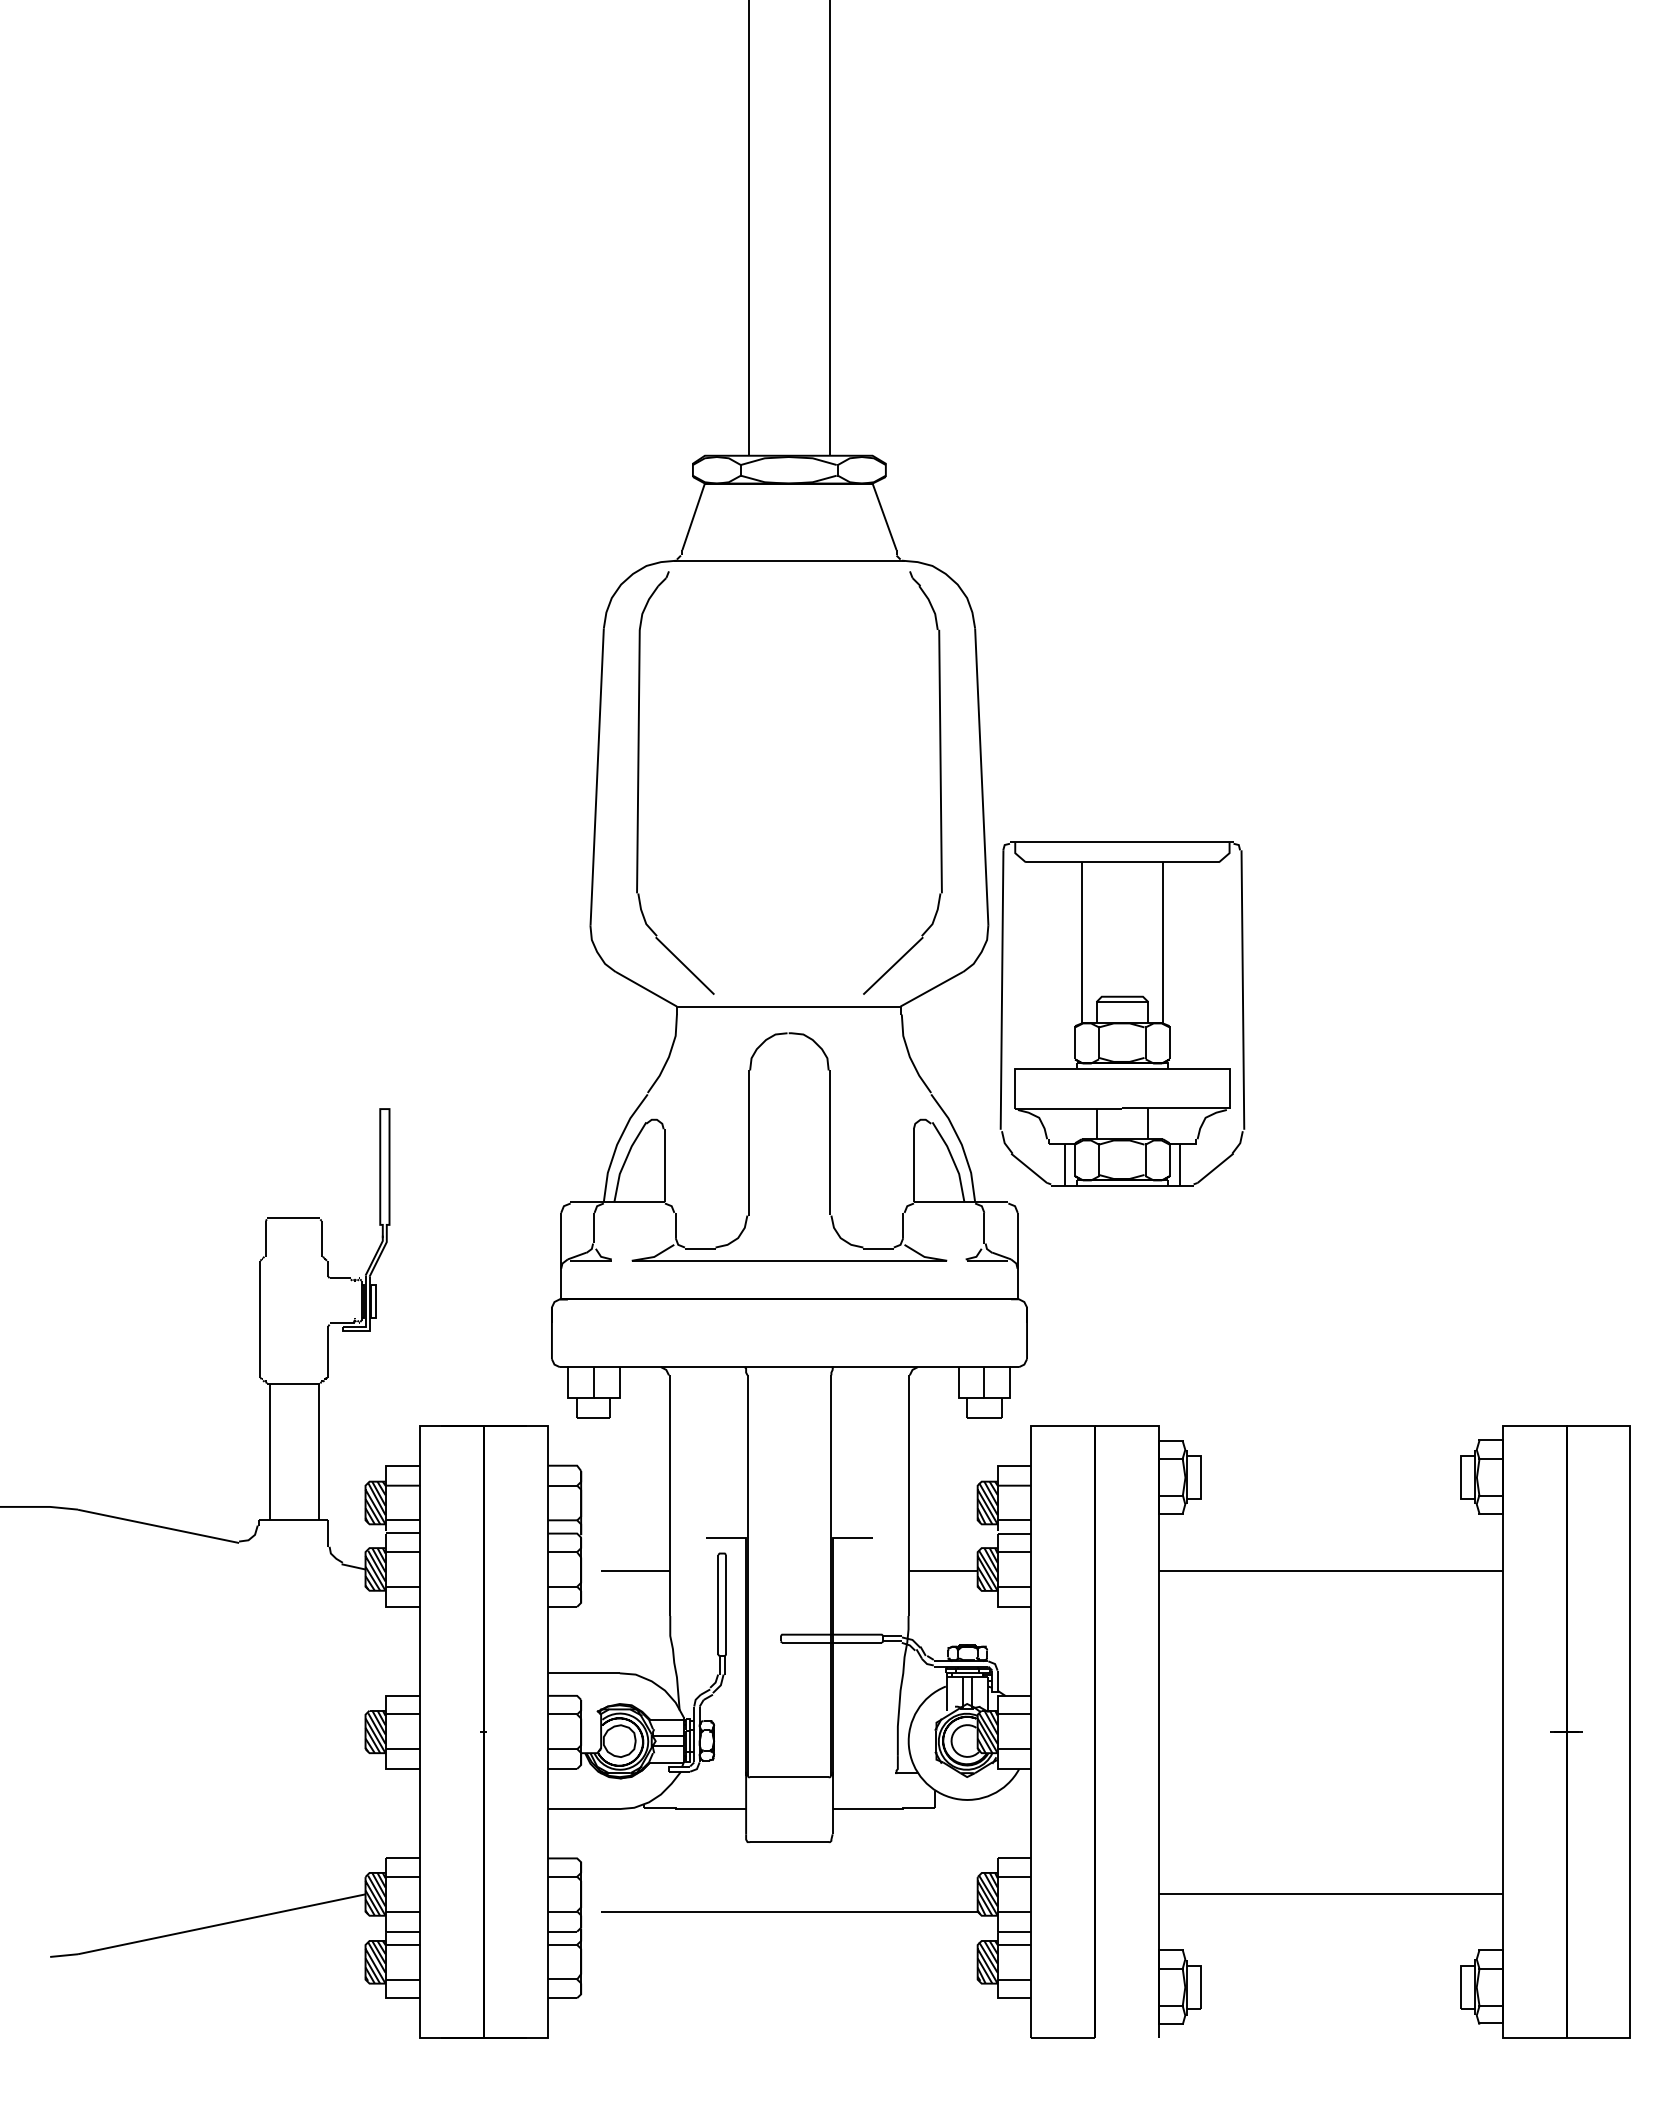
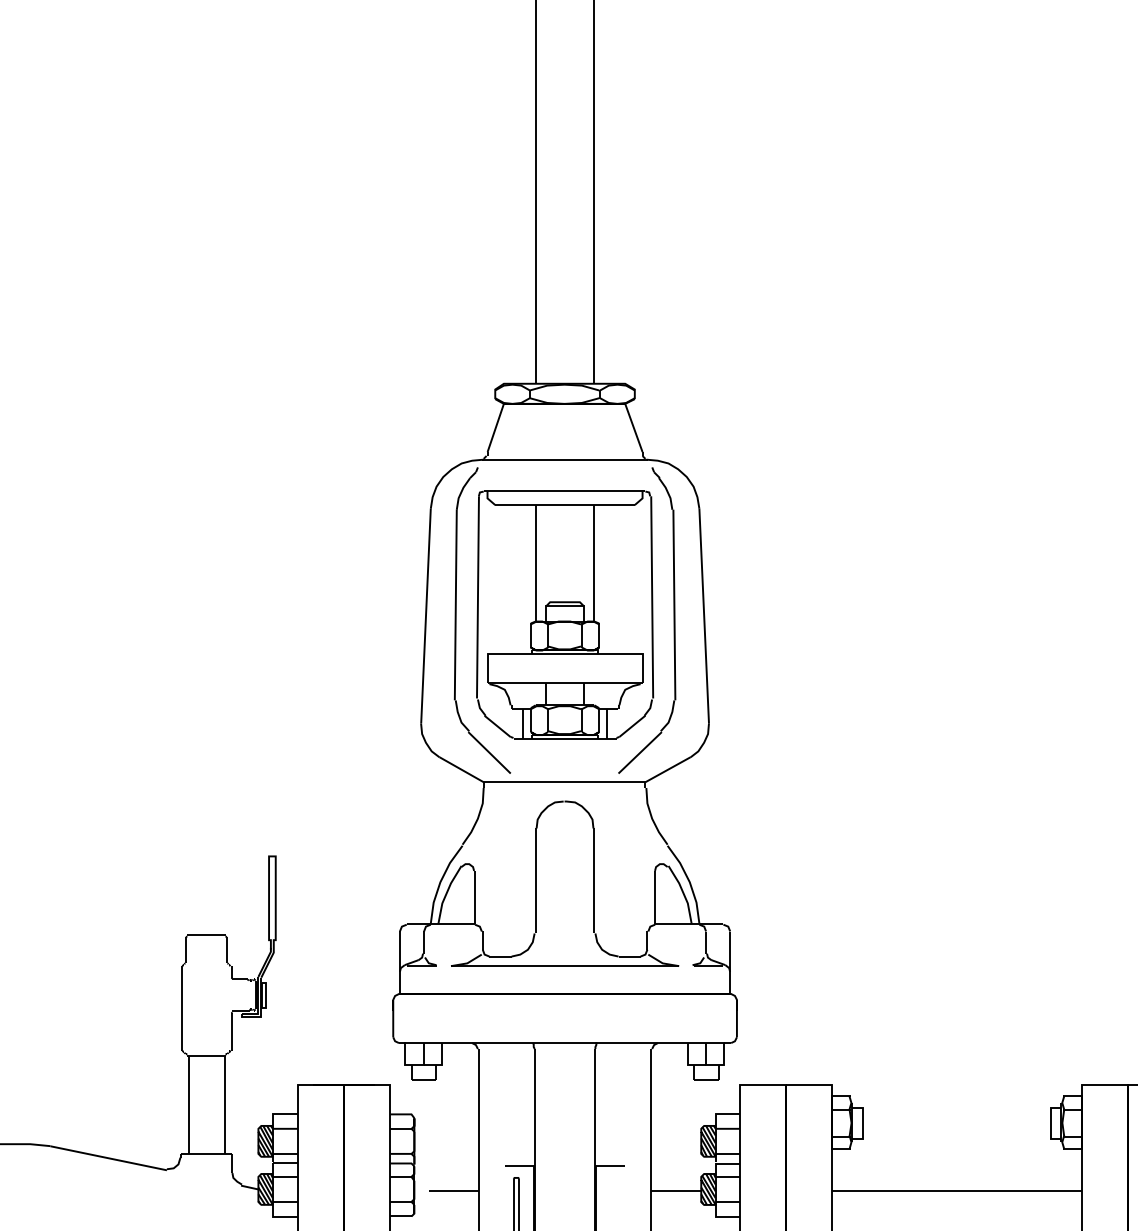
part: (1122, 1013) -> (565, 614), moved

